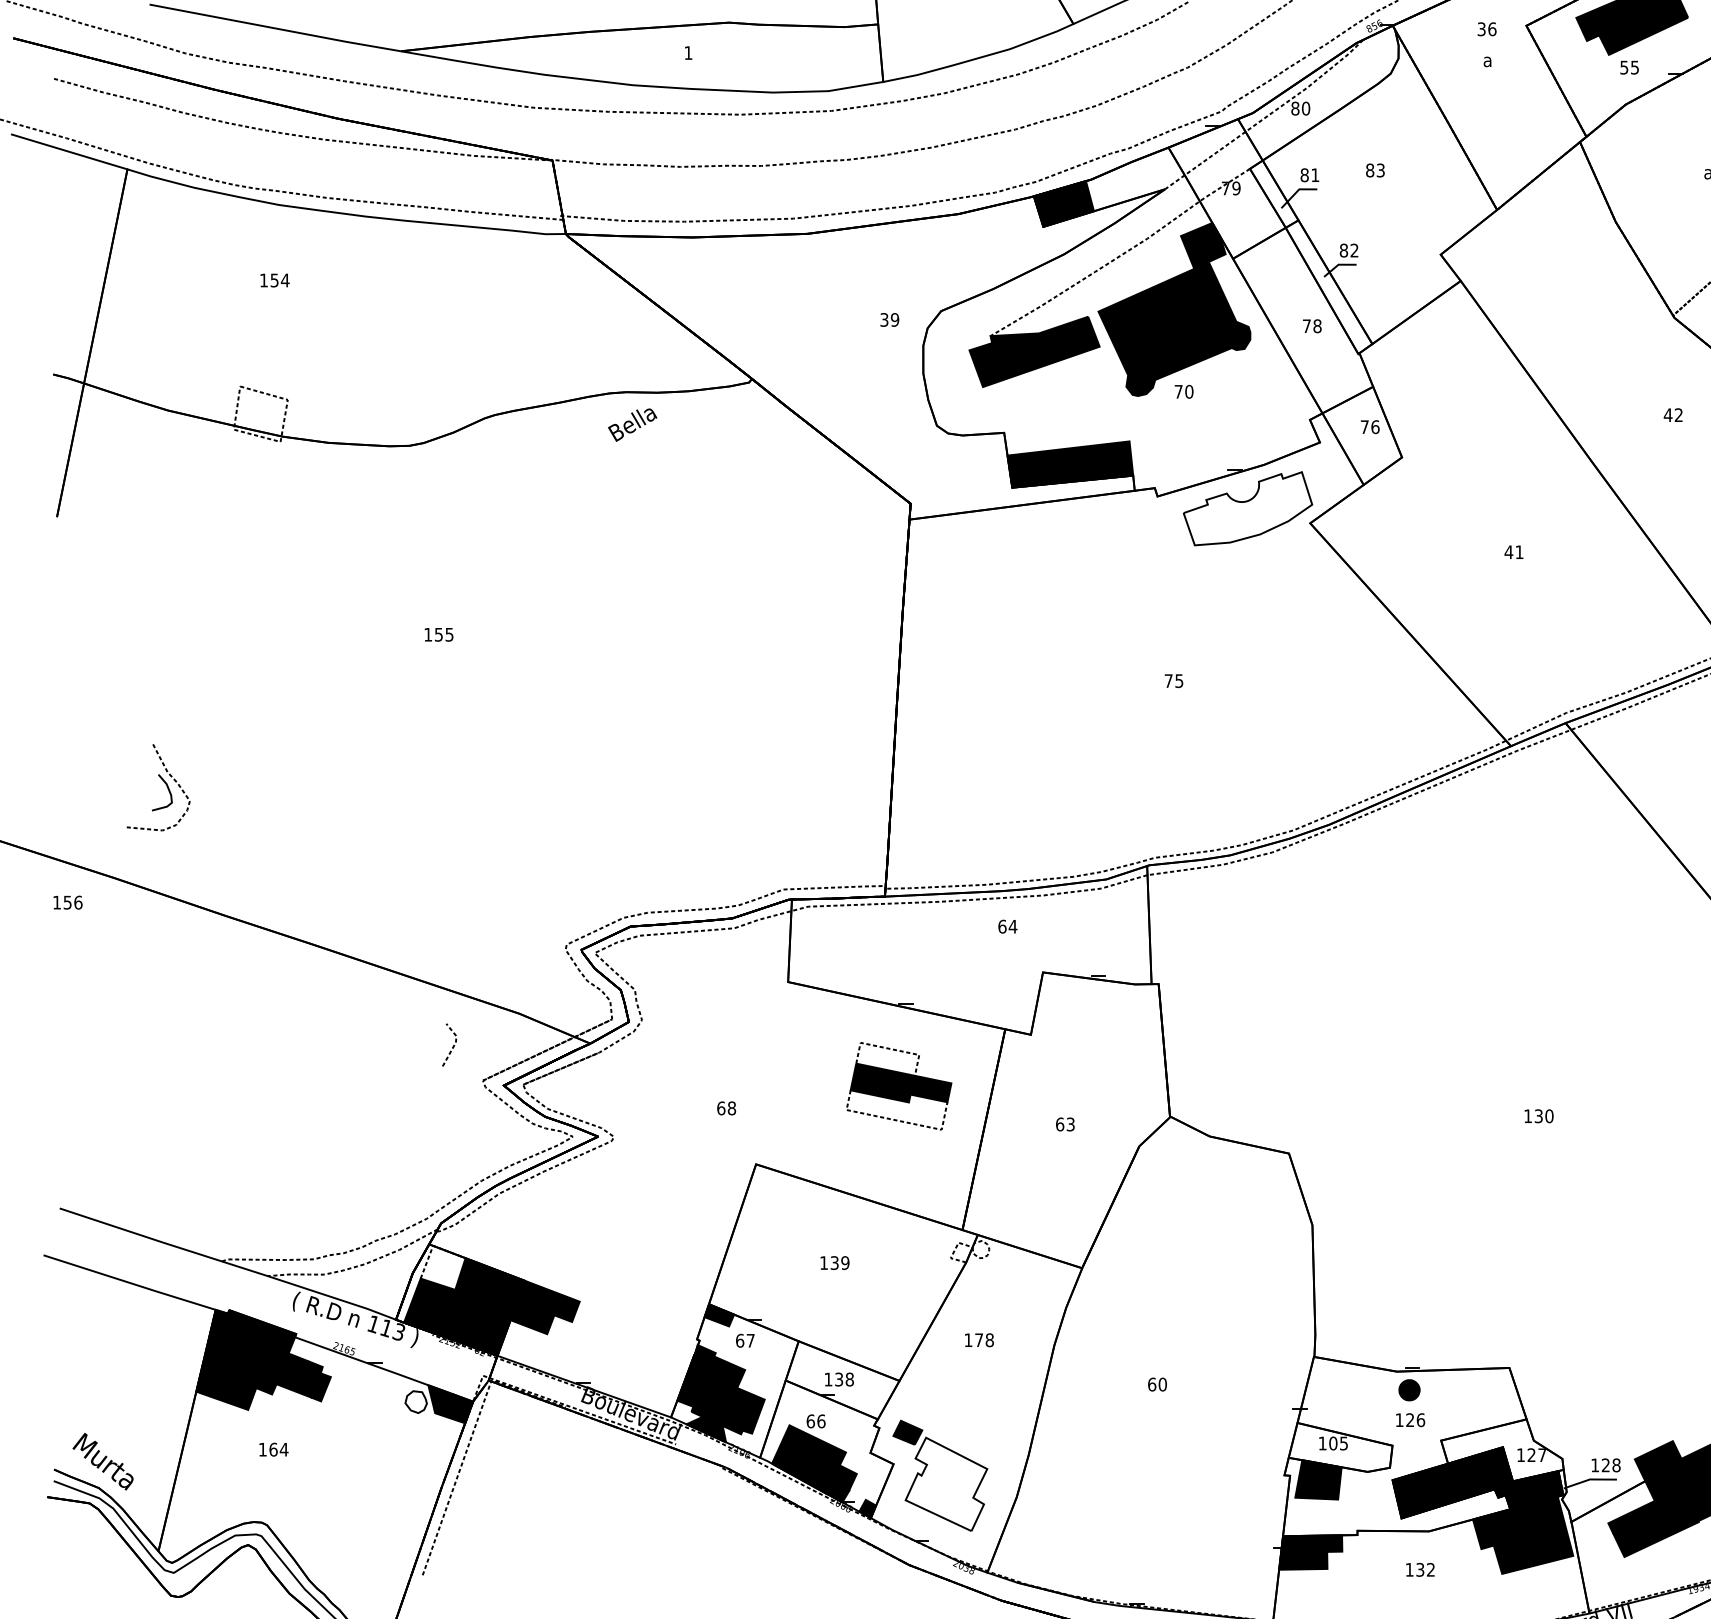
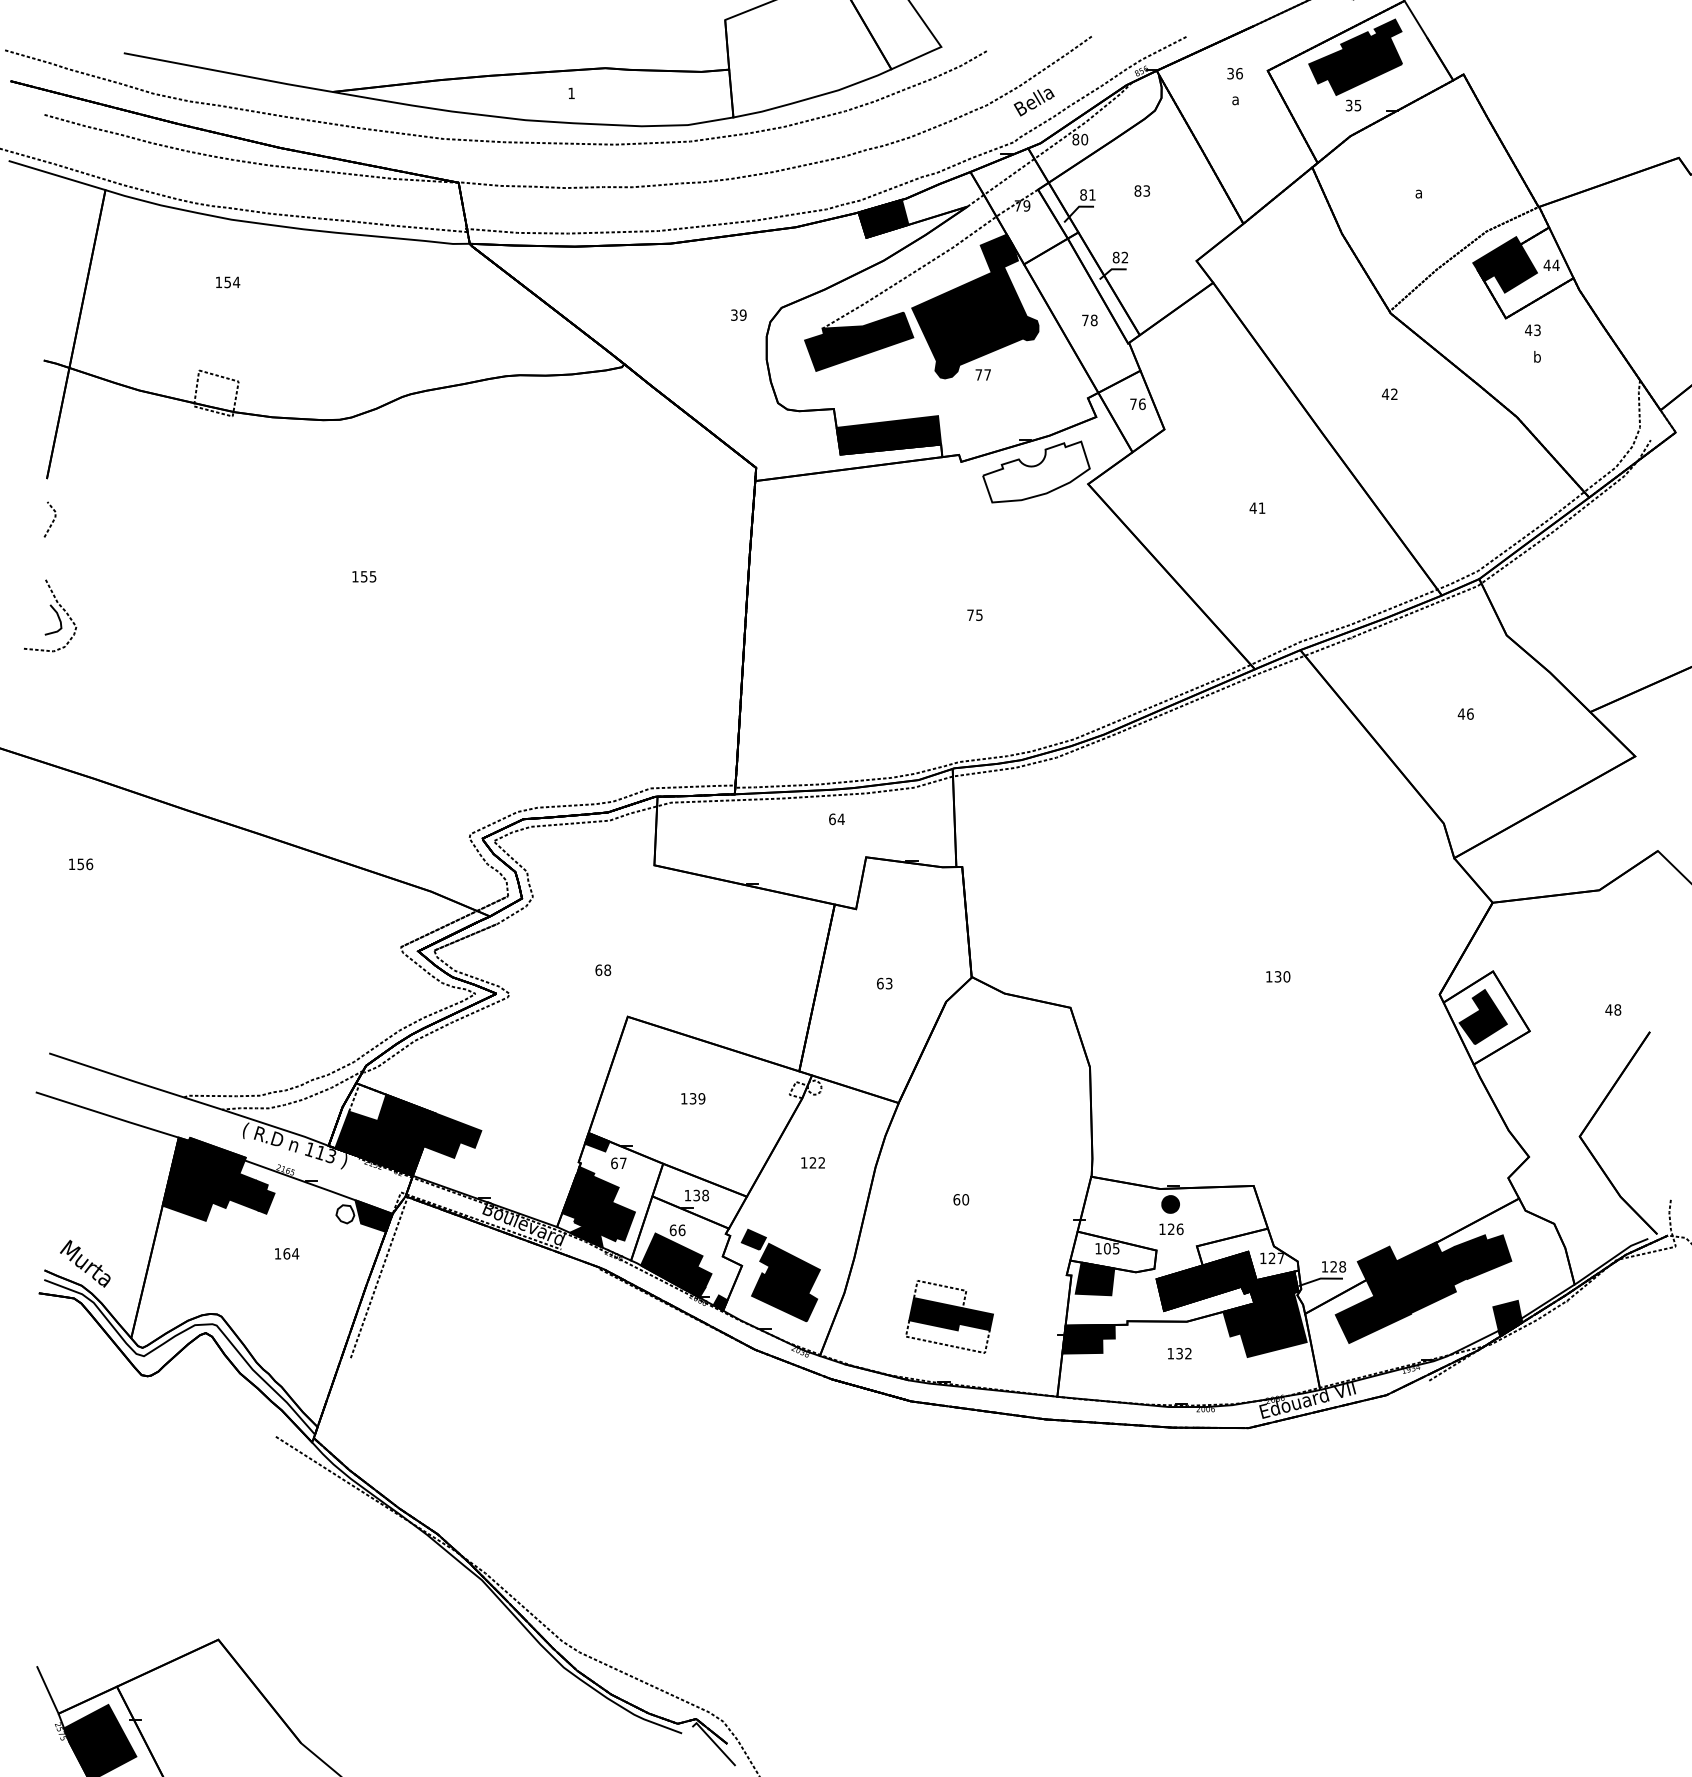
text: (1624, 66) -> (1349, 104), 55 -> 35
text: (1189, 391) -> (987, 374), 70 -> 77
text: (631, 425) -> (1033, 102), moved
part: (158, 787) -> (50, 615), moved
text: (68, 902) -> (81, 864), moved
line: (452, 1046) -> (52, 520), moved
part: (898, 1085) -> (949, 1316), moved
text: (984, 1339) -> (817, 1162), 178 -> 122
text: (274, 1449) -> (287, 1253), moved
fill: (945, 1484) -> (785, 1282), added

